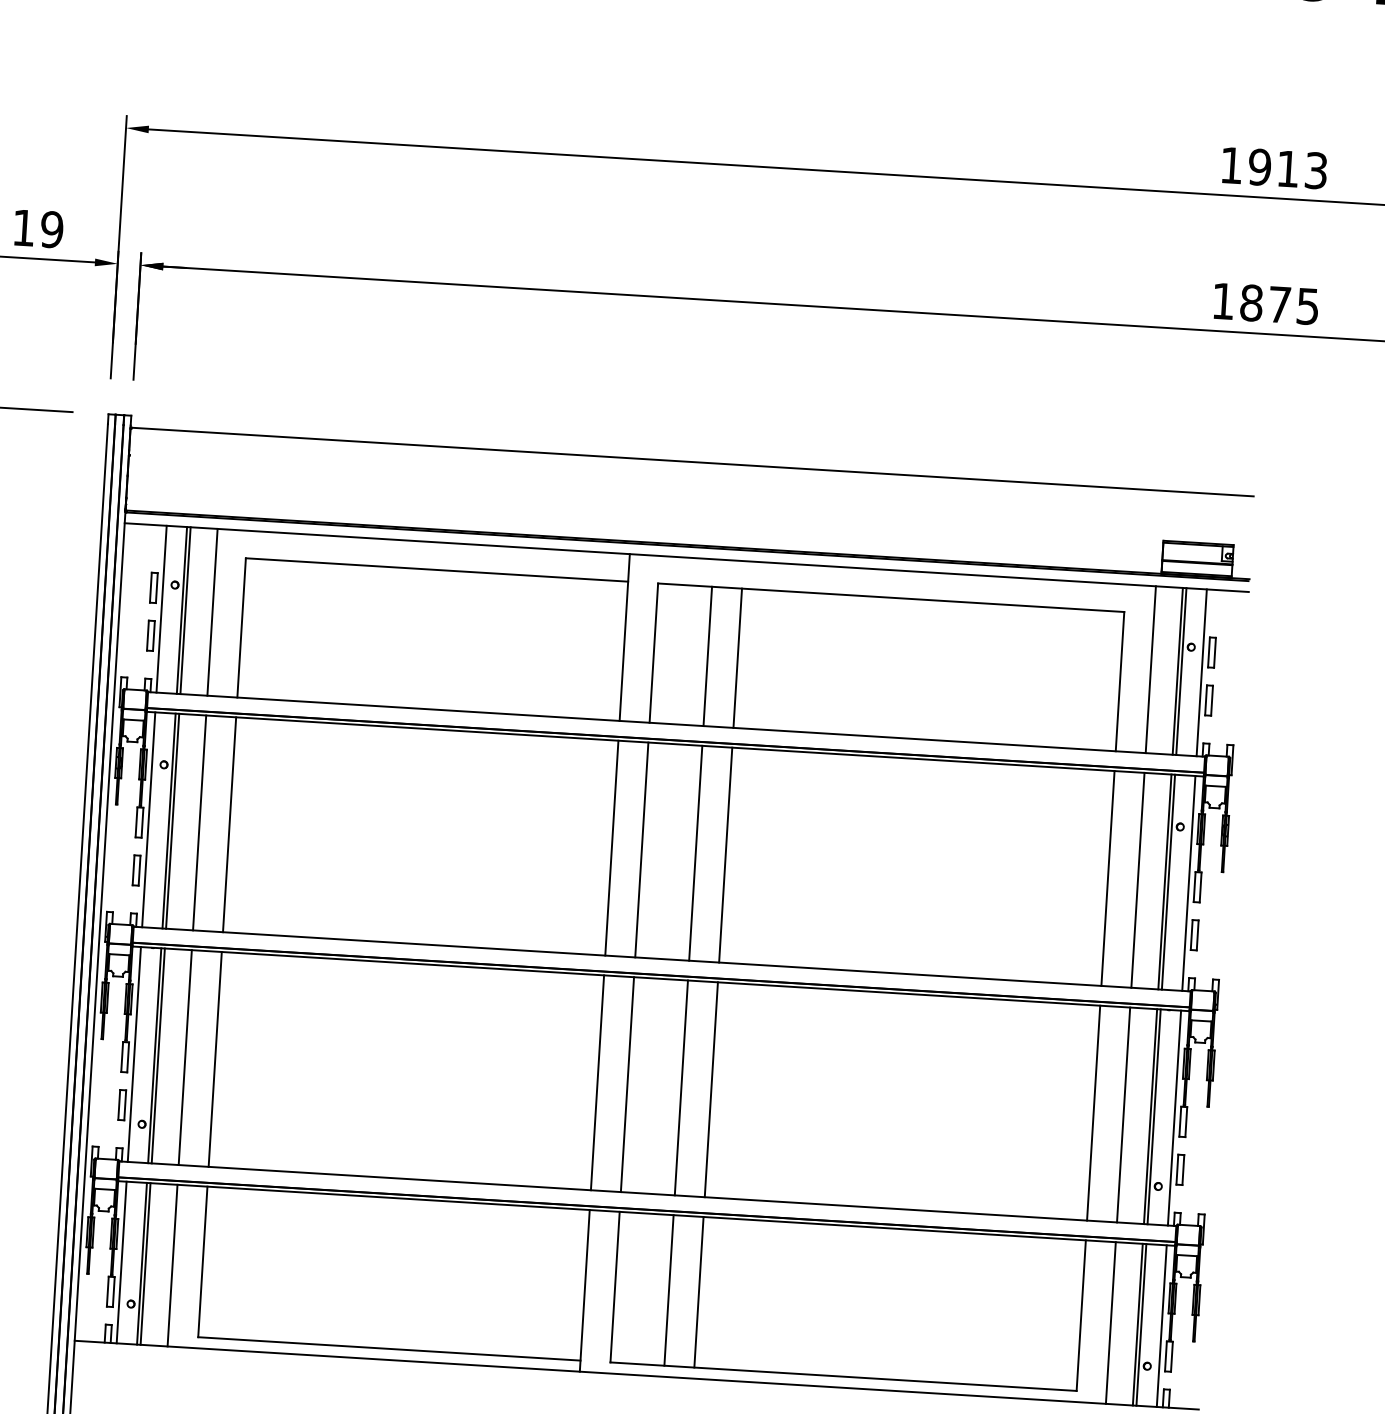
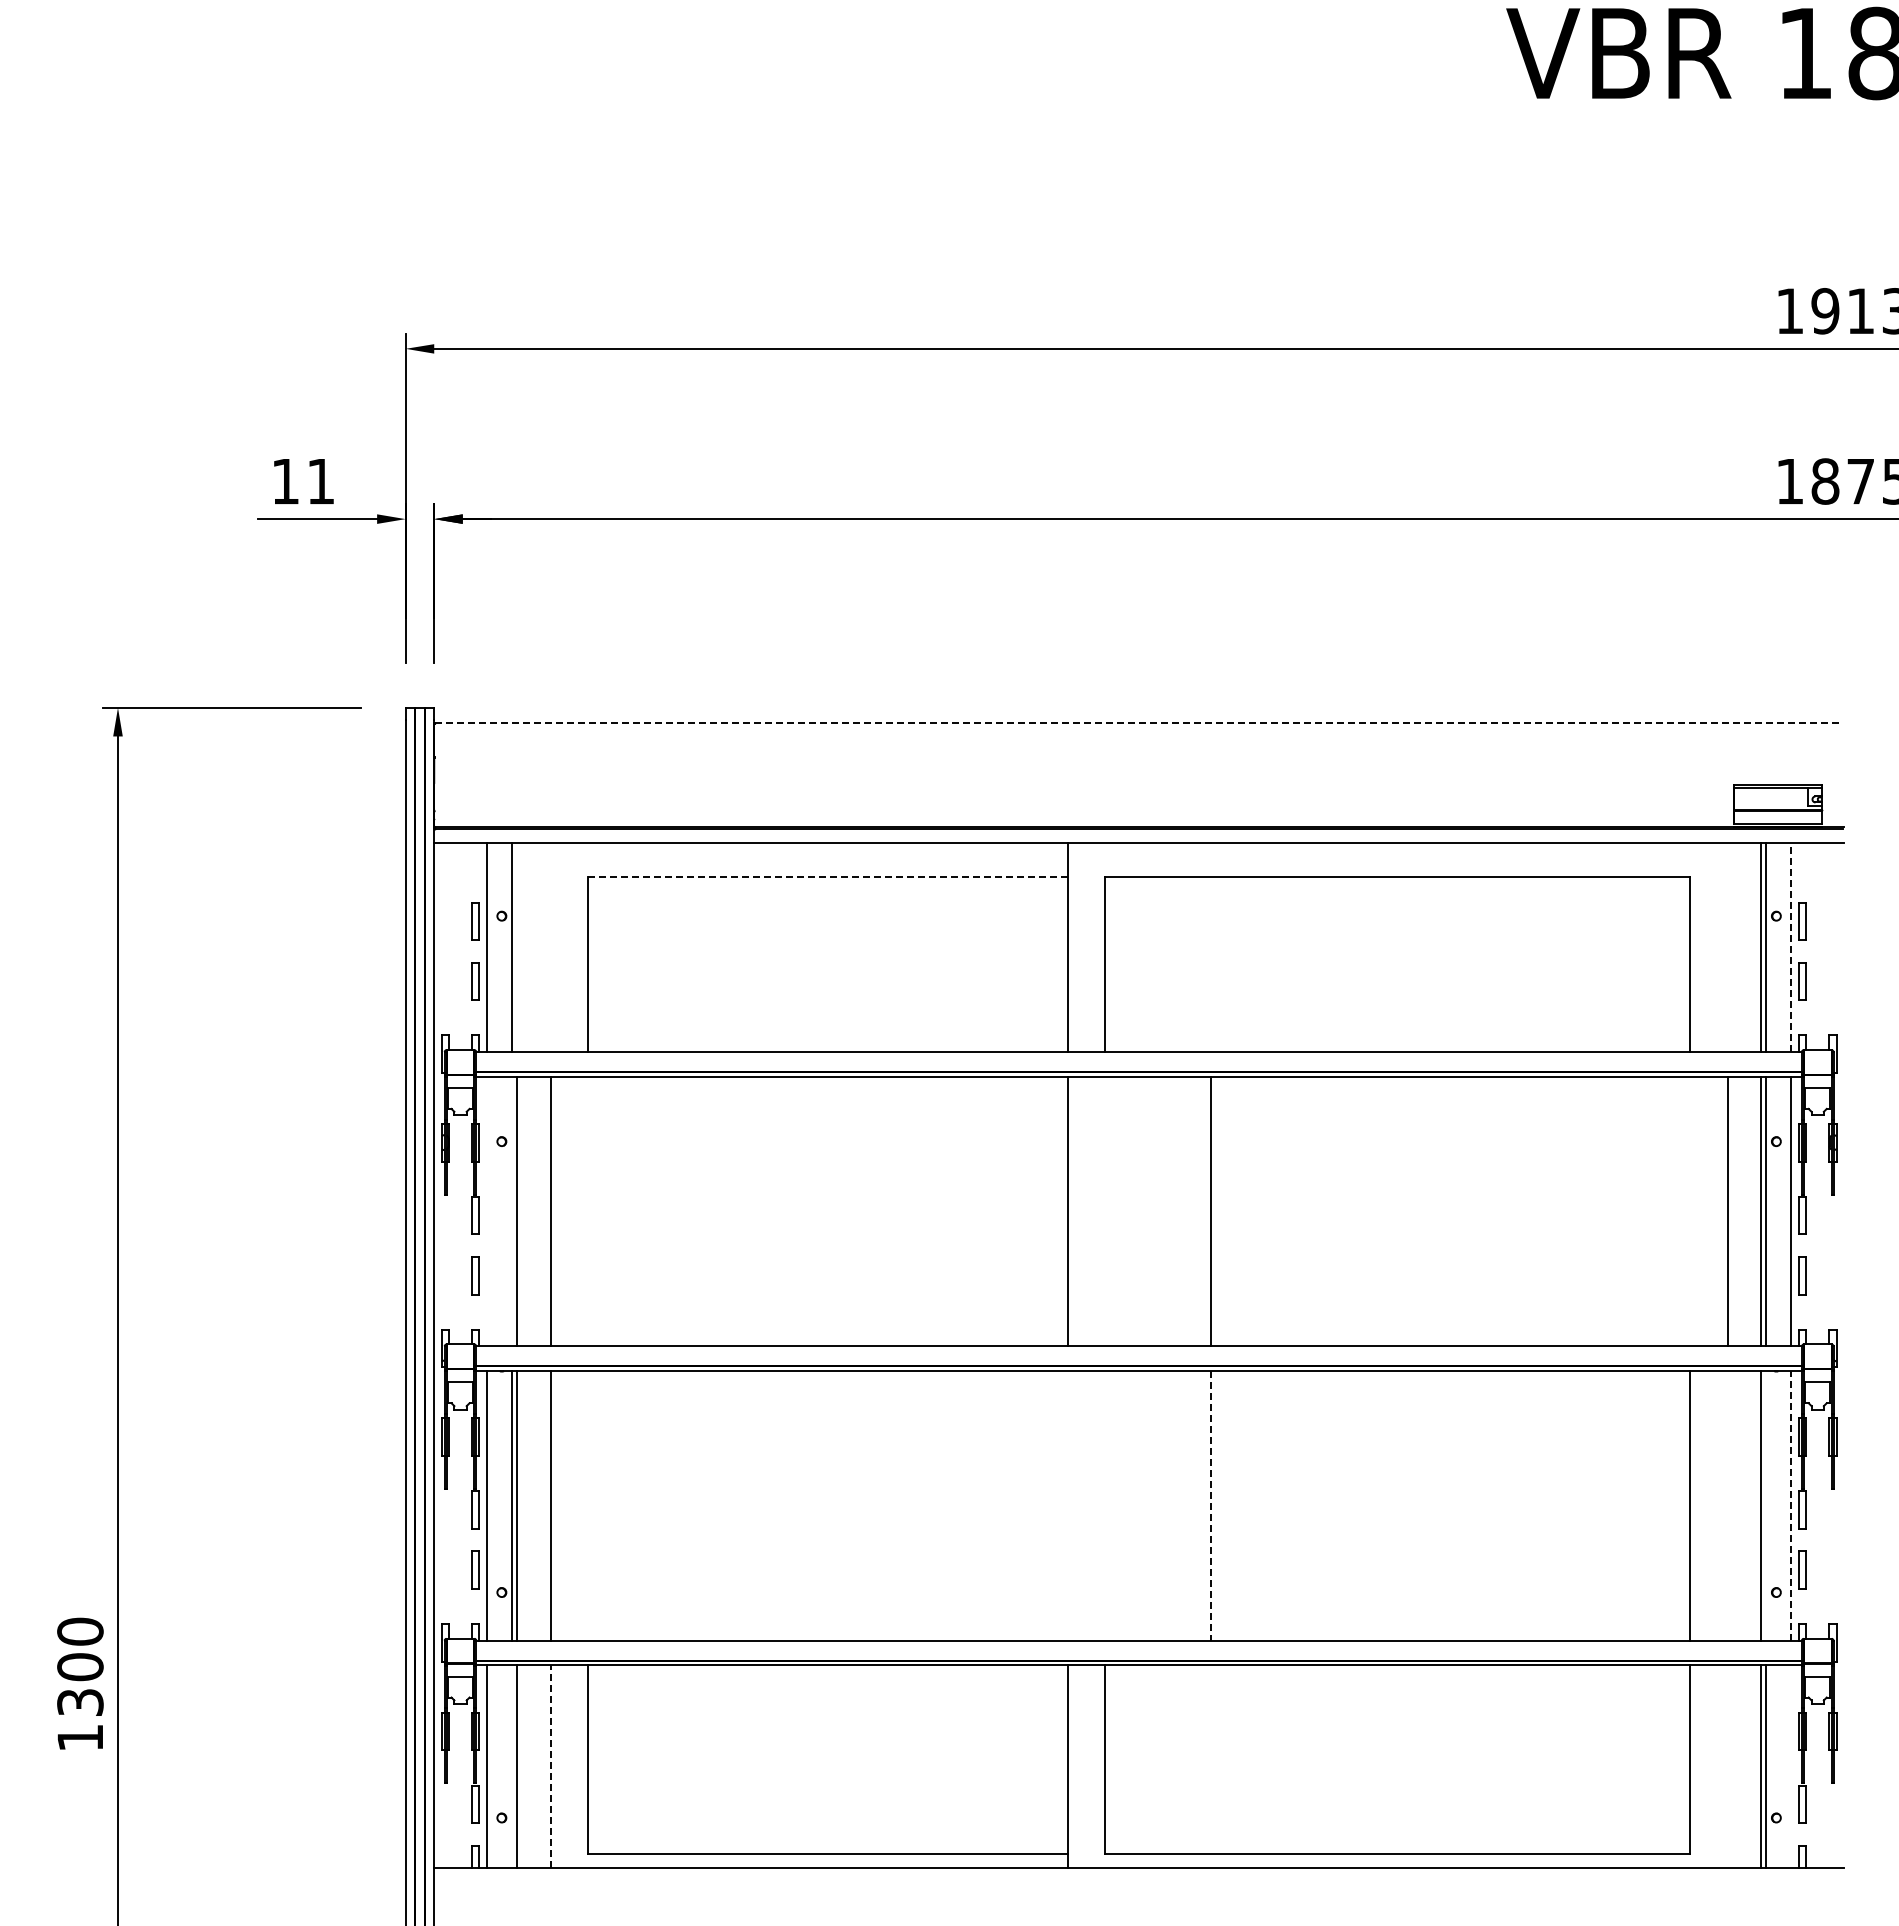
text: (51, 229) -> (320, 481), 19 -> 11
line: (692, 461) -> (1139, 722), solid -> dashed
line: (437, 570) -> (828, 877), solid -> dashed
line: (185, 609) -> (516, 946), removed
line: (212, 611) -> (550, 946), removed
line: (707, 656) -> (1172, 964), removed
line: (737, 658) -> (1210, 964), removed
line: (1150, 669) -> (1727, 946), removed
line: (1201, 672) -> (1791, 947), solid -> dashed
line: (148, 819) -> (486, 1211), removed
line: (169, 821) -> (512, 1211), removed
line: (229, 824) -> (588, 1211), removed
line: (641, 849) -> (1105, 1211), removed
line: (695, 853) -> (1172, 1211), removed
line: (1107, 878) -> (1689, 1211), removed
line: (215, 1059) -> (588, 1505), removed
line: (597, 1082) -> (1067, 1505), removed
line: (627, 1084) -> (1105, 1505), removed
line: (681, 1087) -> (1172, 1505), removed
line: (711, 1089) -> (1210, 1505), solid -> dashed
line: (1123, 1114) -> (1727, 1505), removed
line: (1153, 1116) -> (1765, 1505), removed
line: (1174, 1117) -> (1791, 1505), solid -> dashed
line: (142, 1263) -> (512, 1766), removed
line: (172, 1265) -> (550, 1766), solid -> dashed
line: (668, 1290) -> (1172, 1759), removed
line: (698, 1292) -> (1210, 1759), removed
line: (1110, 1322) -> (1727, 1766), removed
line: (1161, 1325) -> (1791, 1766), removed

